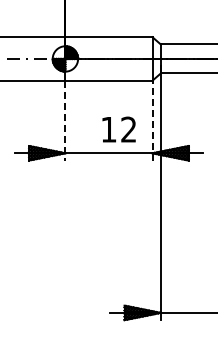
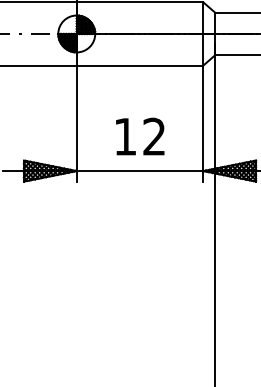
line: (65, 120) -> (76, 123), dashed -> solid
line: (152, 120) -> (203, 123), dashed -> solid
text: (118, 129) -> (139, 136), moved

